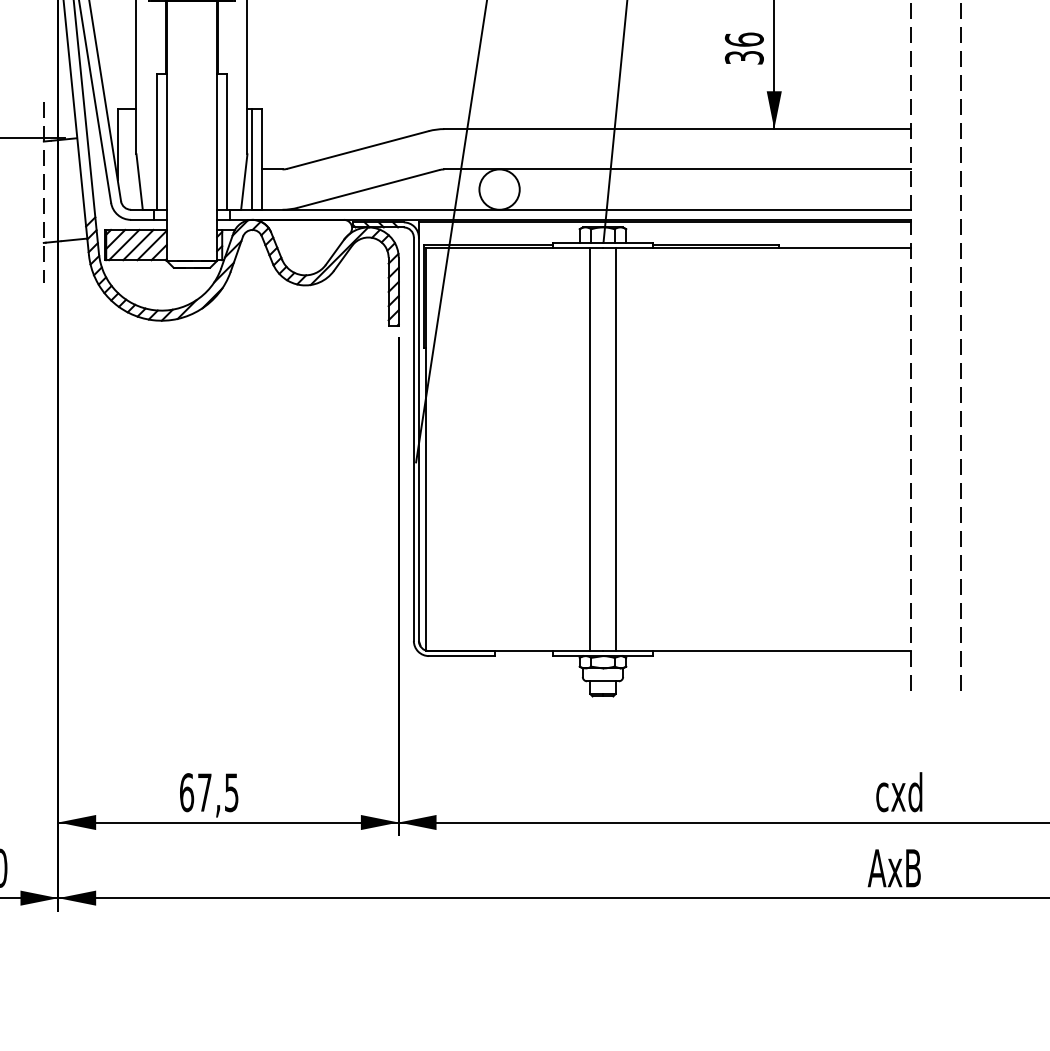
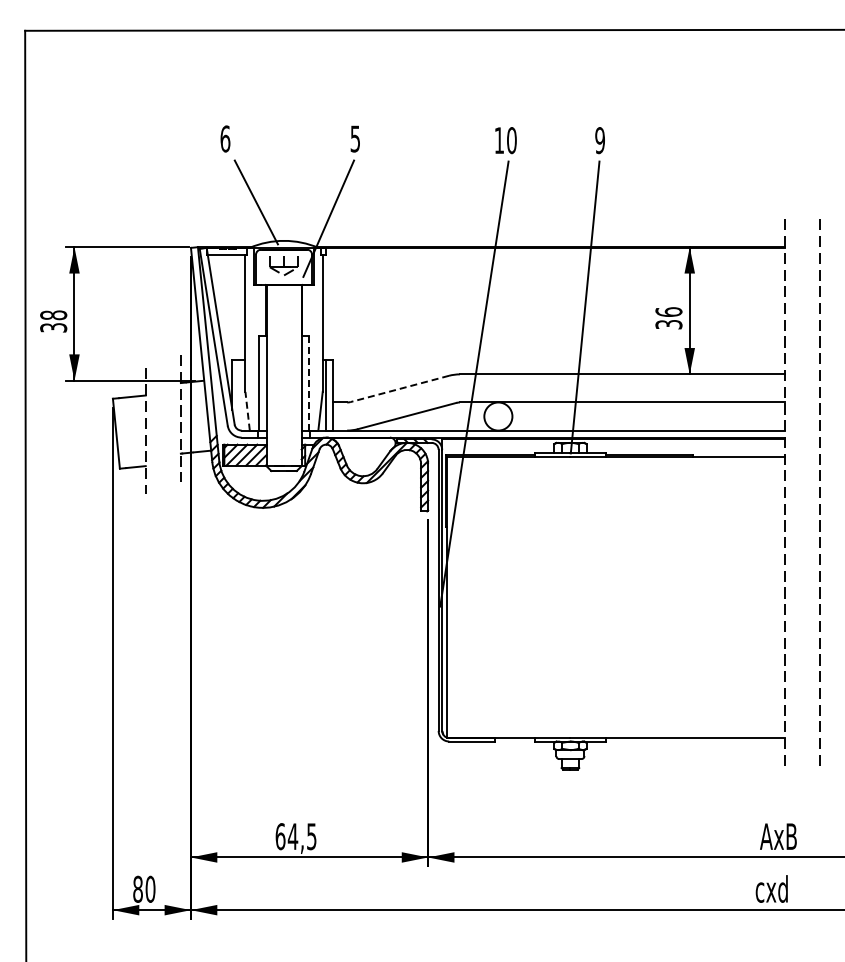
line: (227, 140) -> (308, 382), solid -> dashed
line: (357, 149) -> (399, 388), solid -> dashed
line: (139, 180) -> (247, 410), solid -> dashed
line: (590, 449) -> (561, 597), removed
line: (616, 449) -> (579, 597), removed
text: (204, 792) -> (292, 836), 67,5 -> 64,5
text: (901, 792) -> (778, 836), cxd -> AxB
text: (894, 867) -> (773, 888), AxB -> cxd

